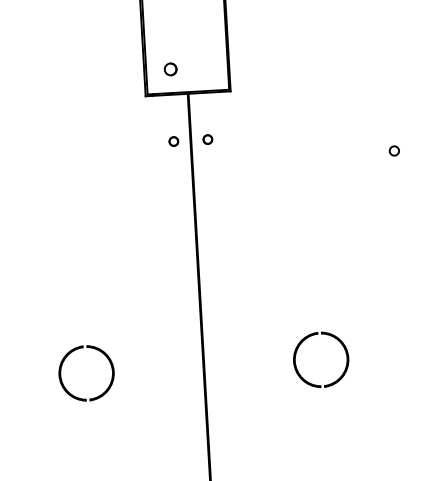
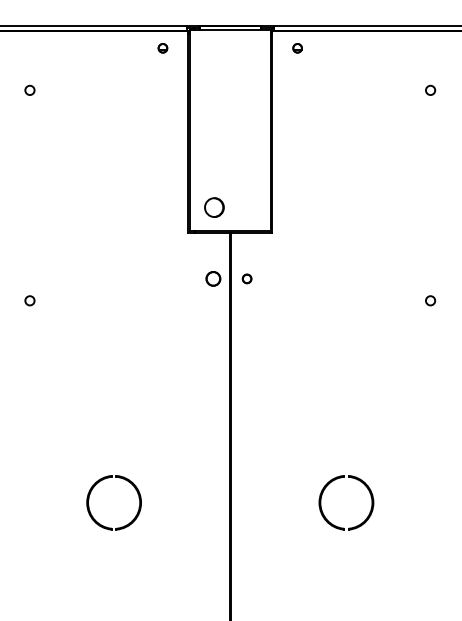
part: (170, 69) -> (214, 207), size x1.6
part: (173, 141) -> (213, 278), size x1.6

